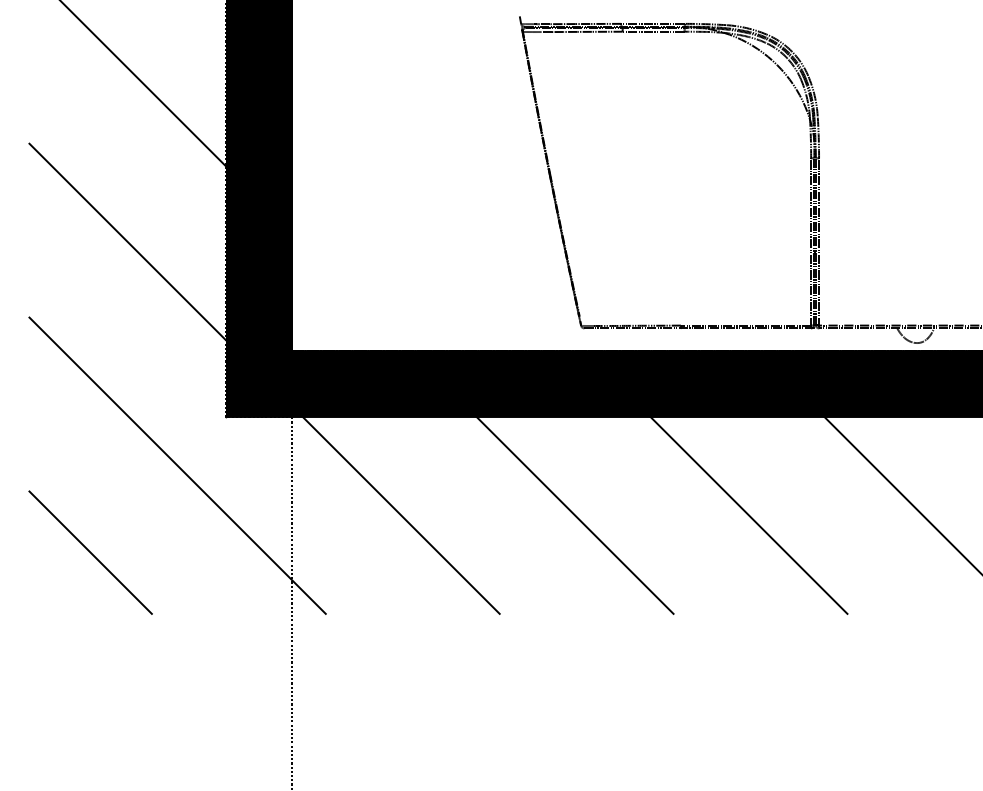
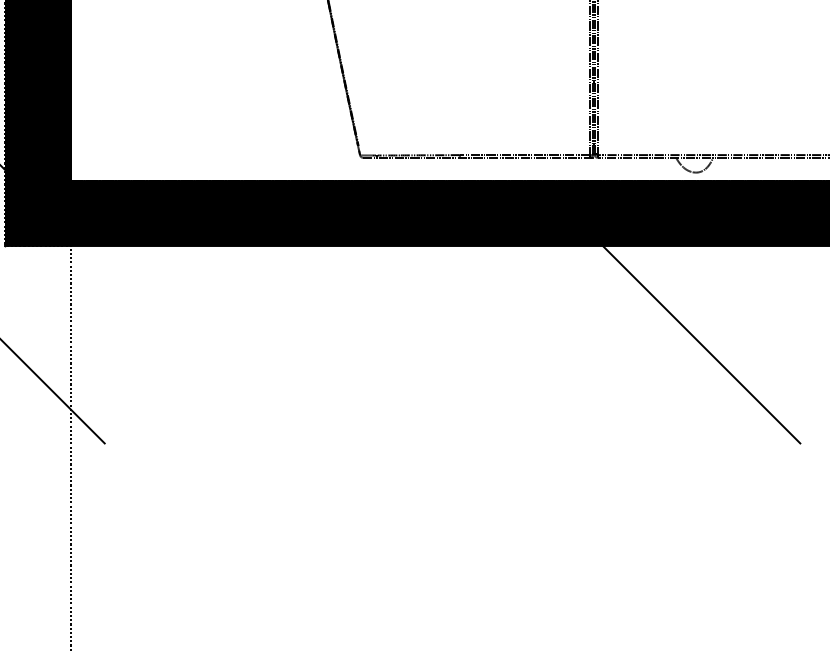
line: (400, 514) -> (179, 344), removed
line: (574, 514) -> (353, 344), removed
line: (748, 514) -> (527, 344), removed

